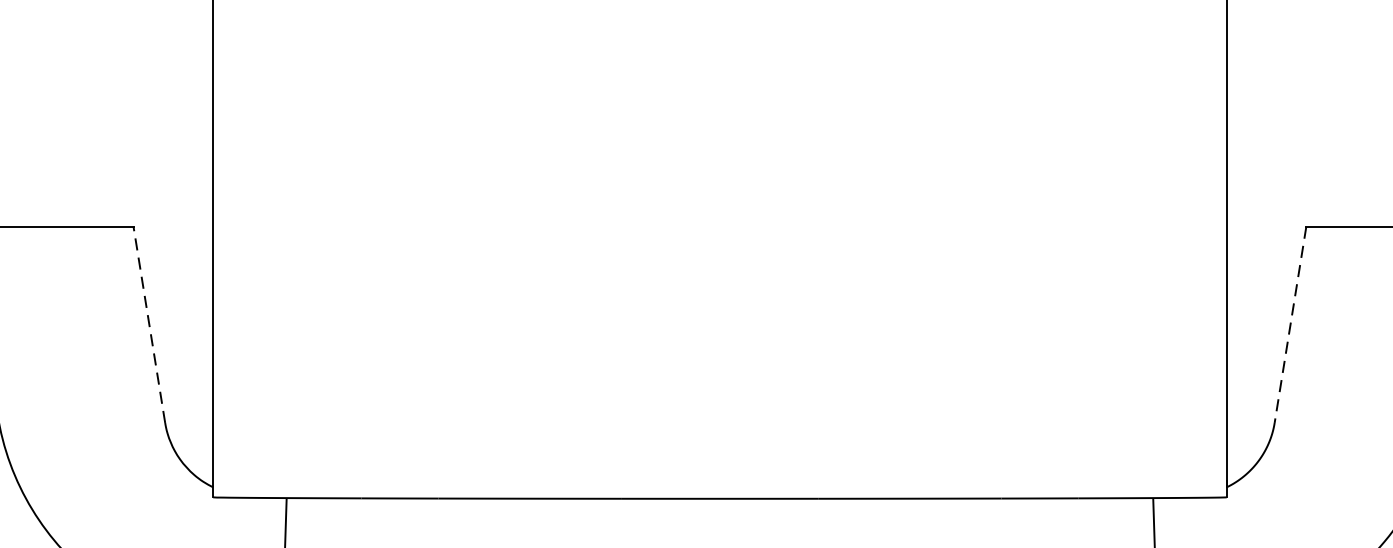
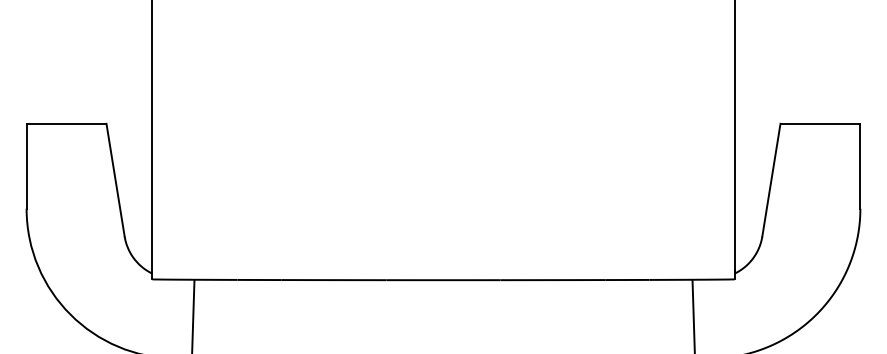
line: (149, 323) -> (115, 179), dashed -> solid
line: (1290, 325) -> (771, 180), dashed -> solid

